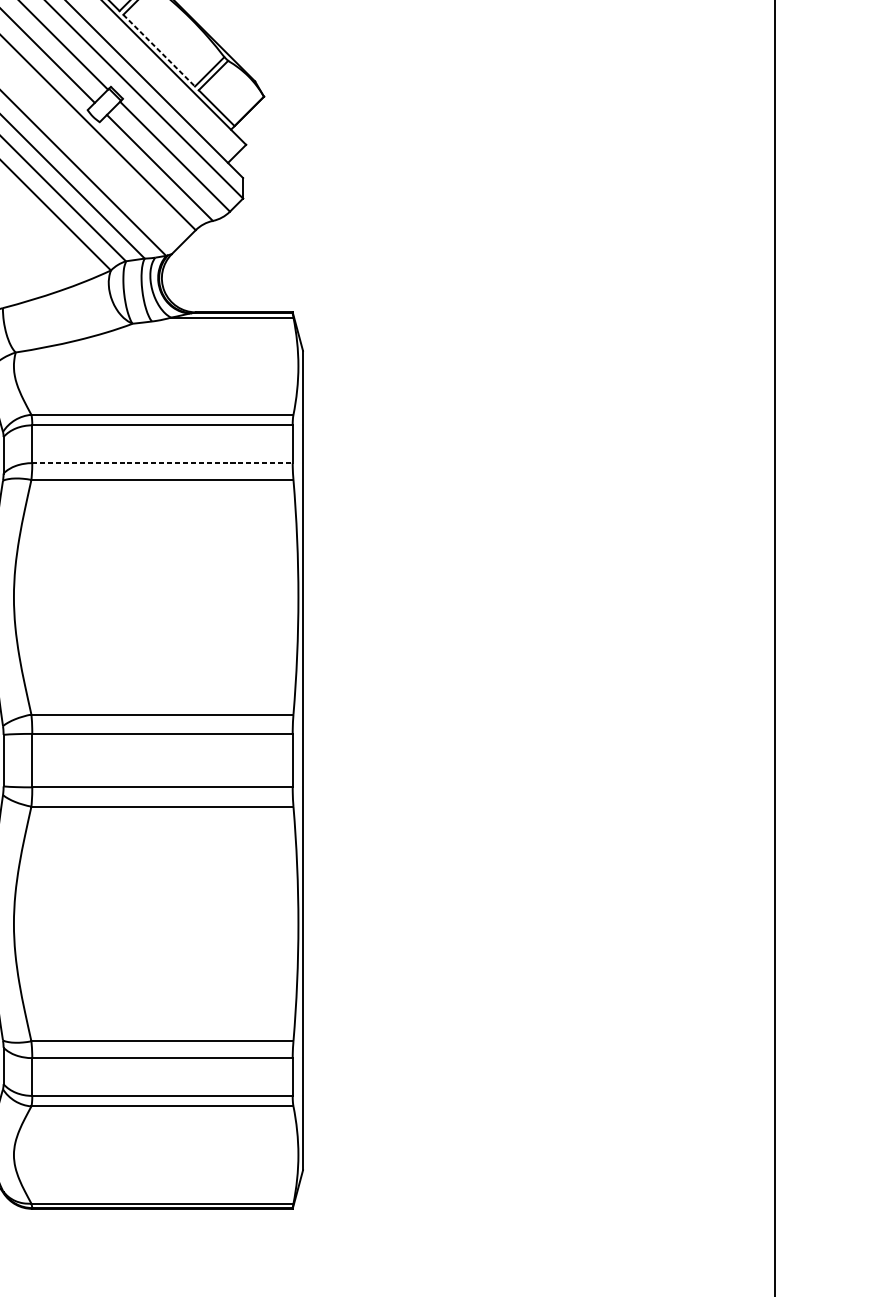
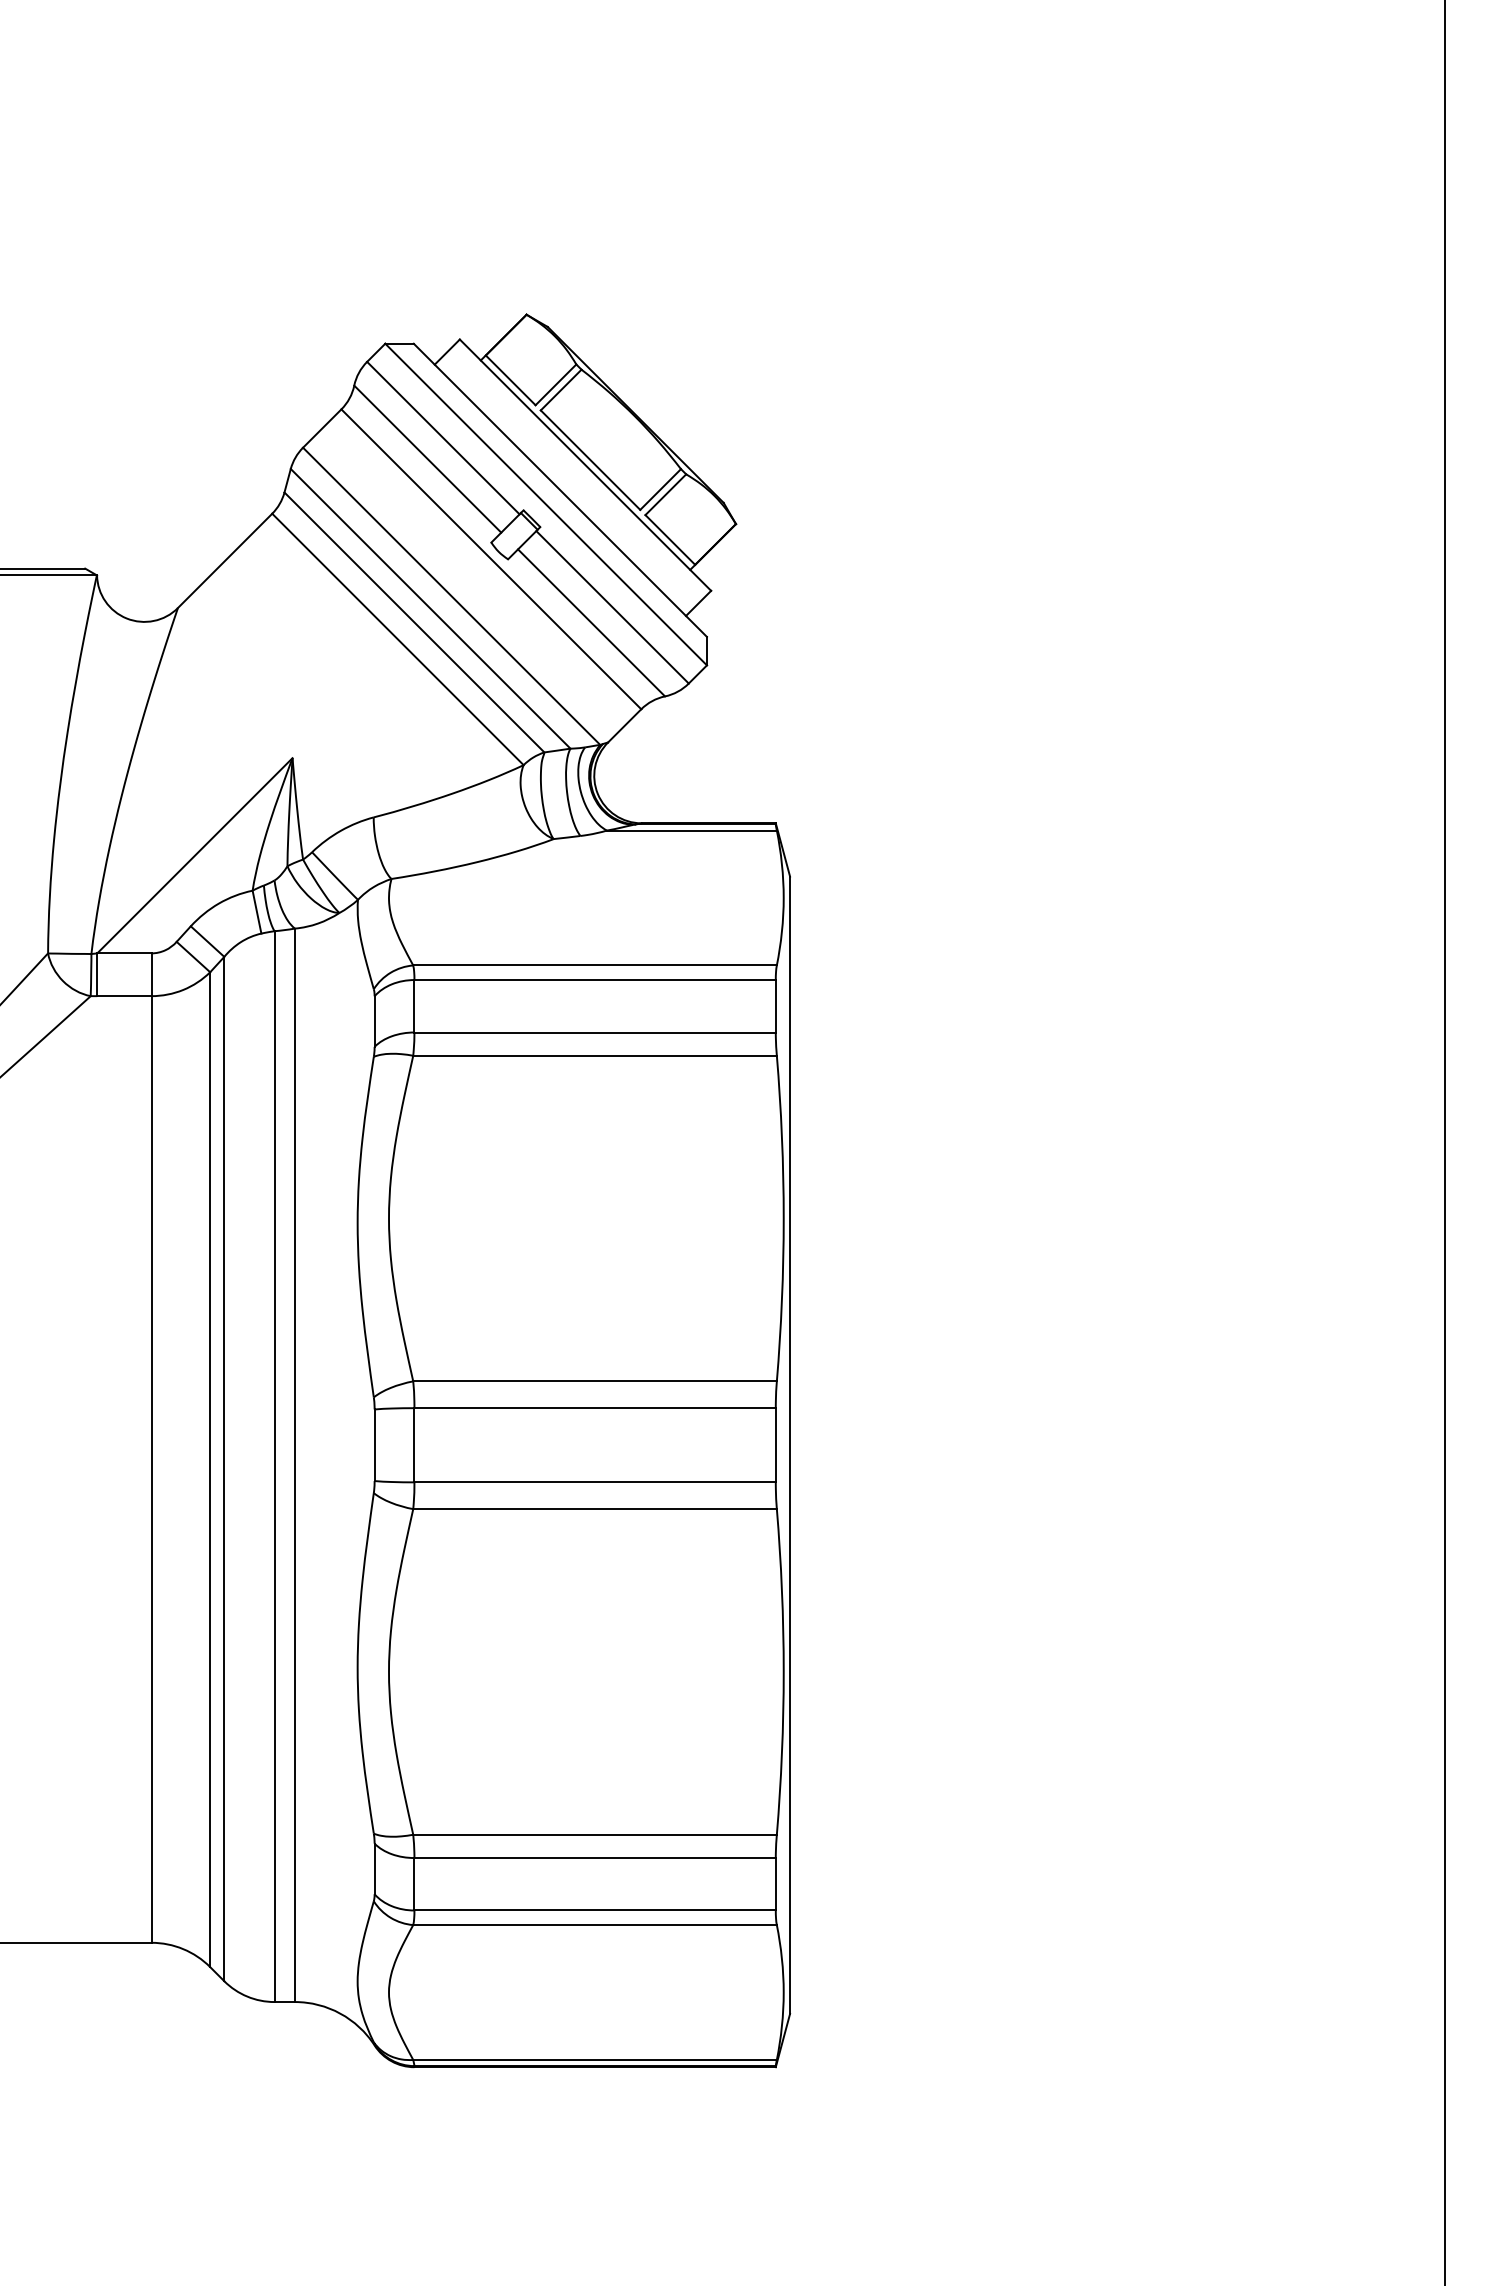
line: (159, 50) -> (590, 460), dashed -> solid
line: (162, 463) -> (595, 1032), dashed -> solid

